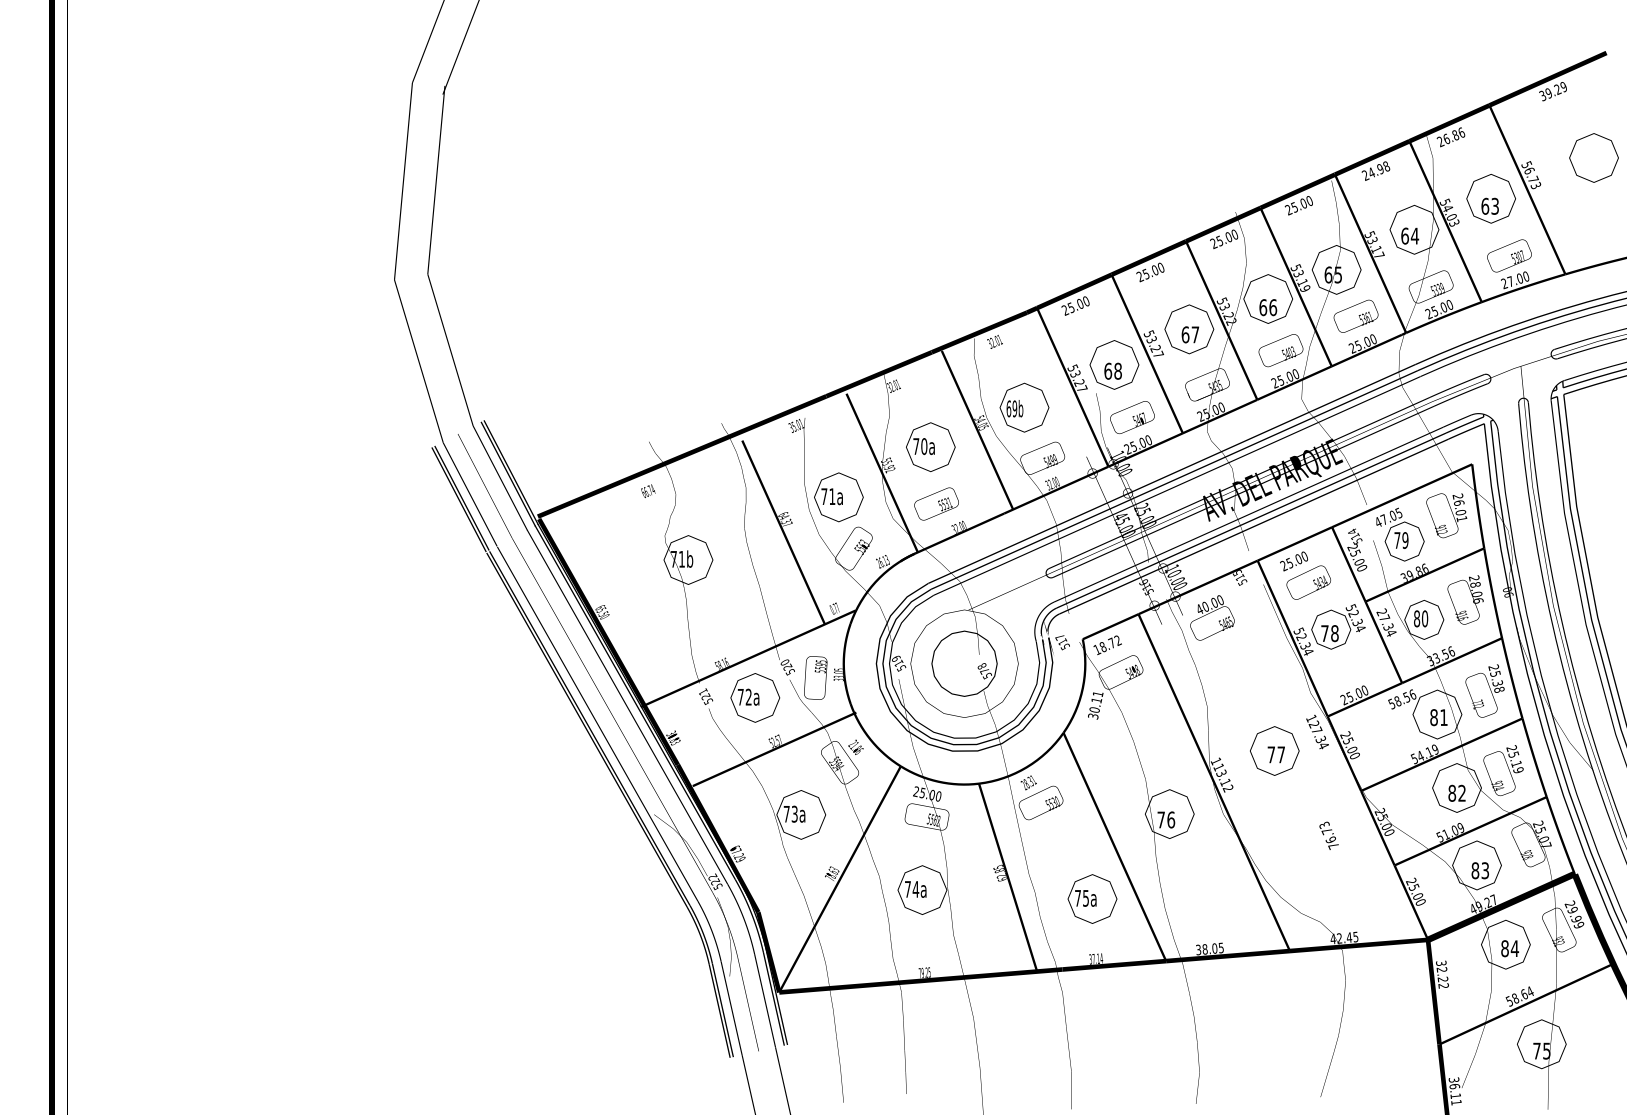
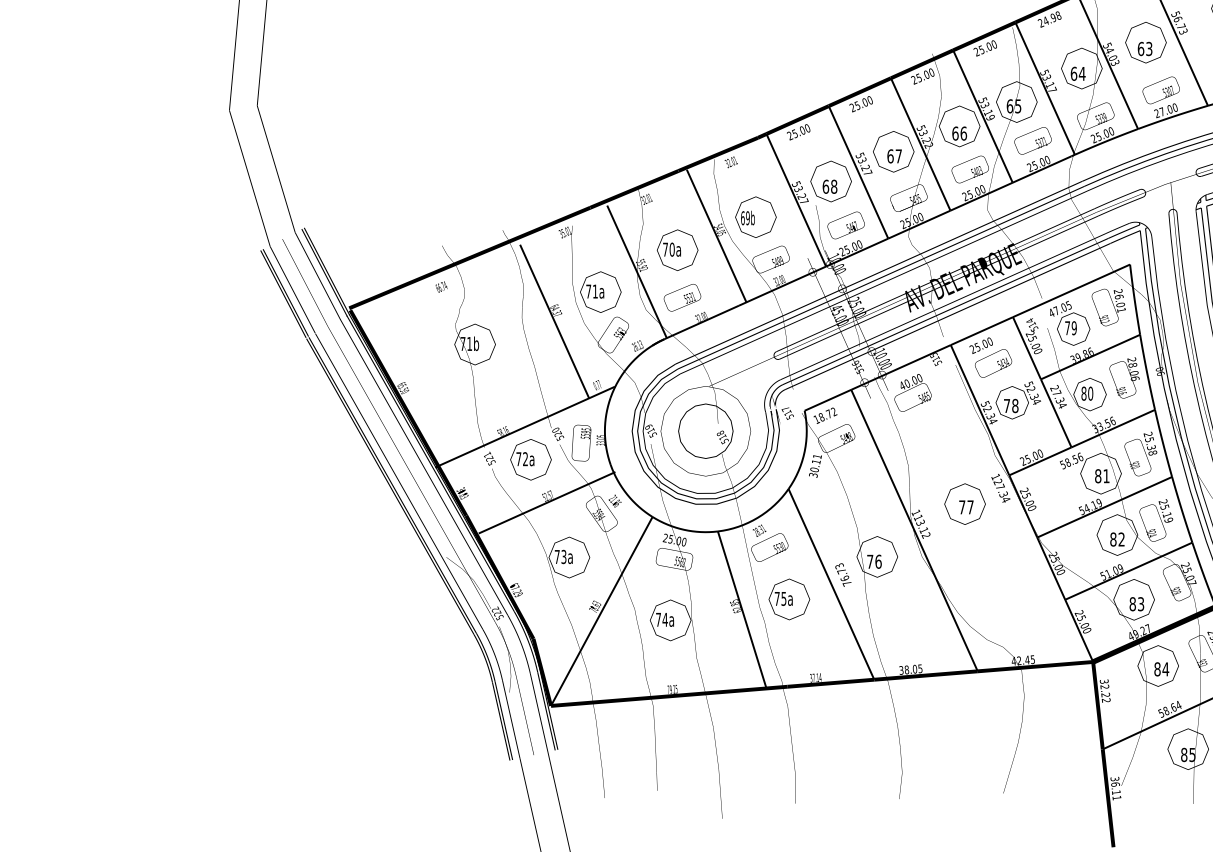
text: (1367, 317) -> (1042, 141), 5361 -> 5371
text: (984, 670) -> (722, 436), 578 -> 518
text: (1477, 704) -> (1134, 465), 772 -> 920
text: (1328, 835) -> (842, 574), moved
text: (1092, 898) -> (789, 598), moved
text: (1536, 1050) -> (1183, 754), 75 -> 85

